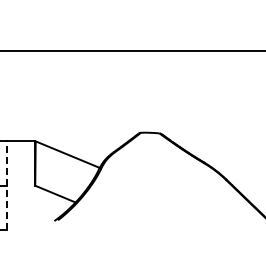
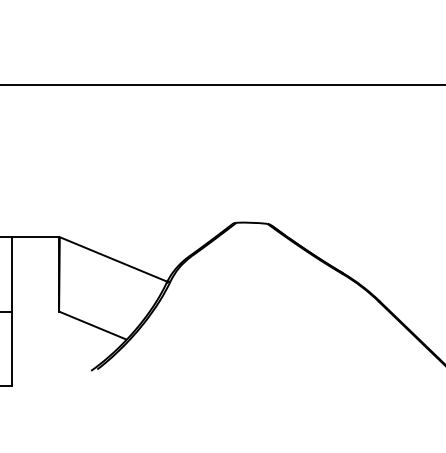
line: (7, 185) -> (12, 311), dashed -> solid

